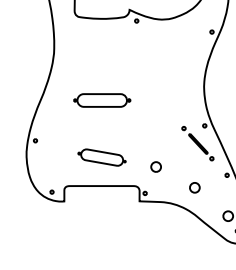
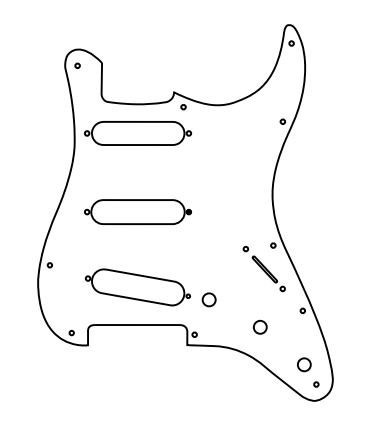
part: (102, 40) -> (138, 133), added
part: (101, 100) -> (137, 211), size x1.43
part: (101, 157) -> (137, 287), size x1.67

